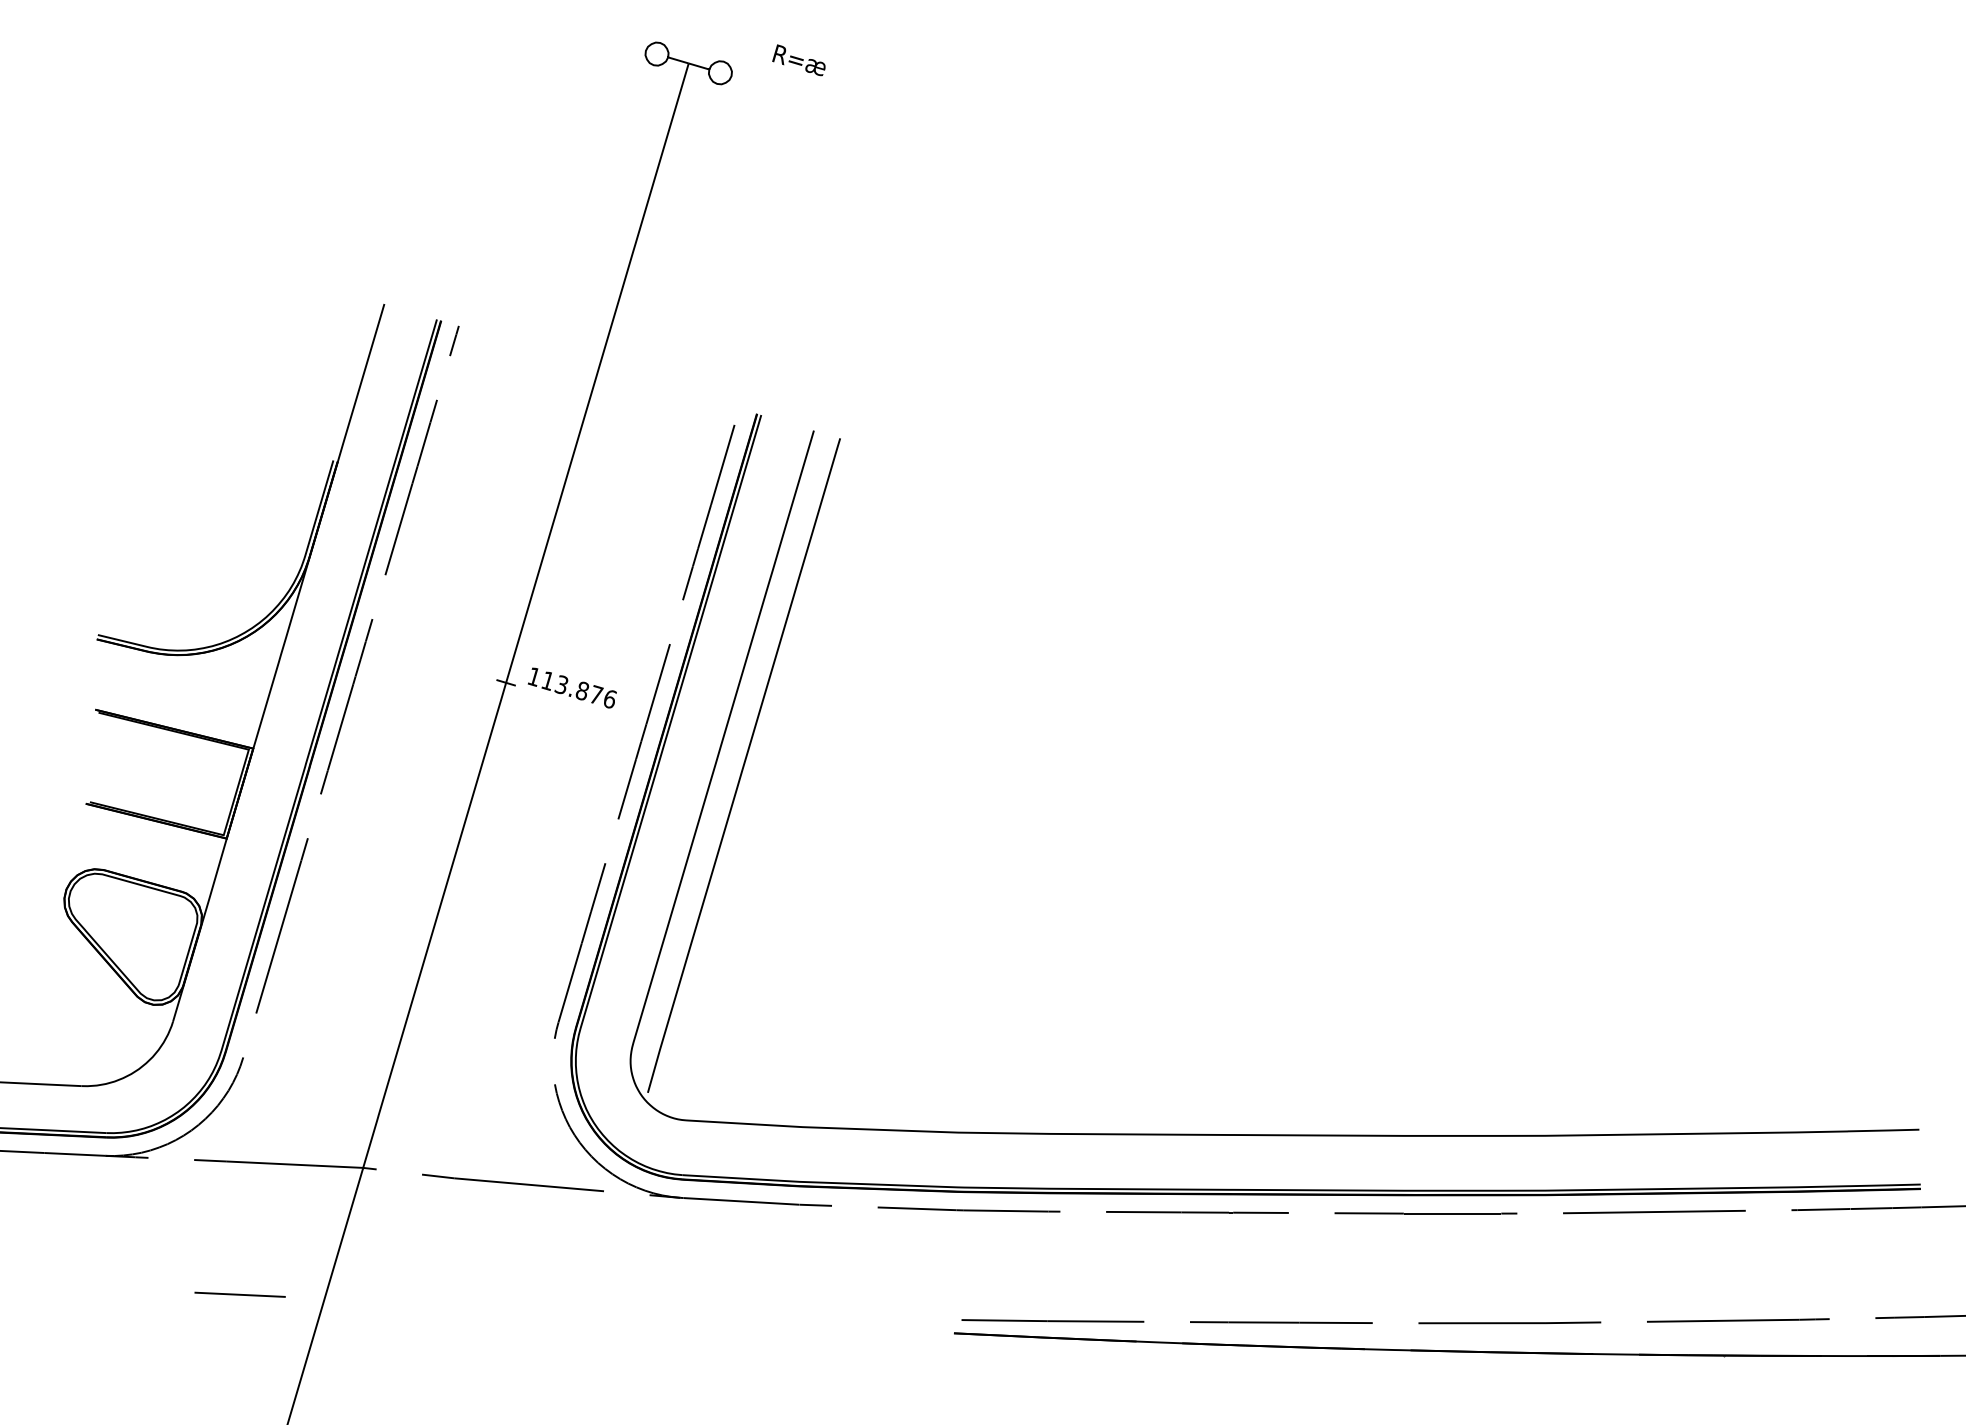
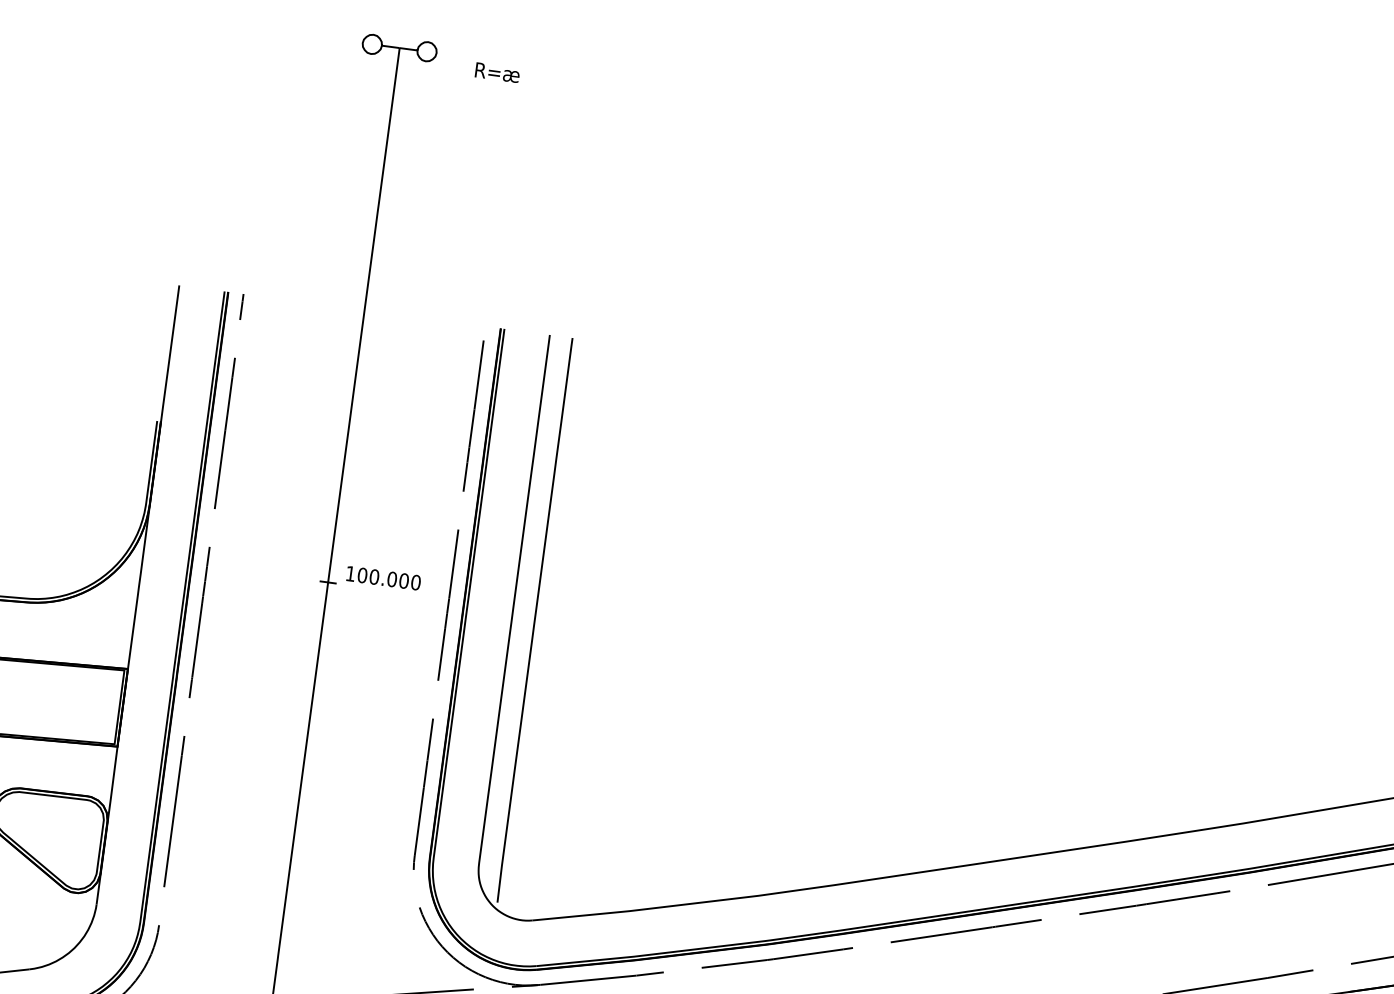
text: (798, 60) -> (496, 72), moved
text: (578, 689) -> (388, 578), 113.876 -> 100.000

